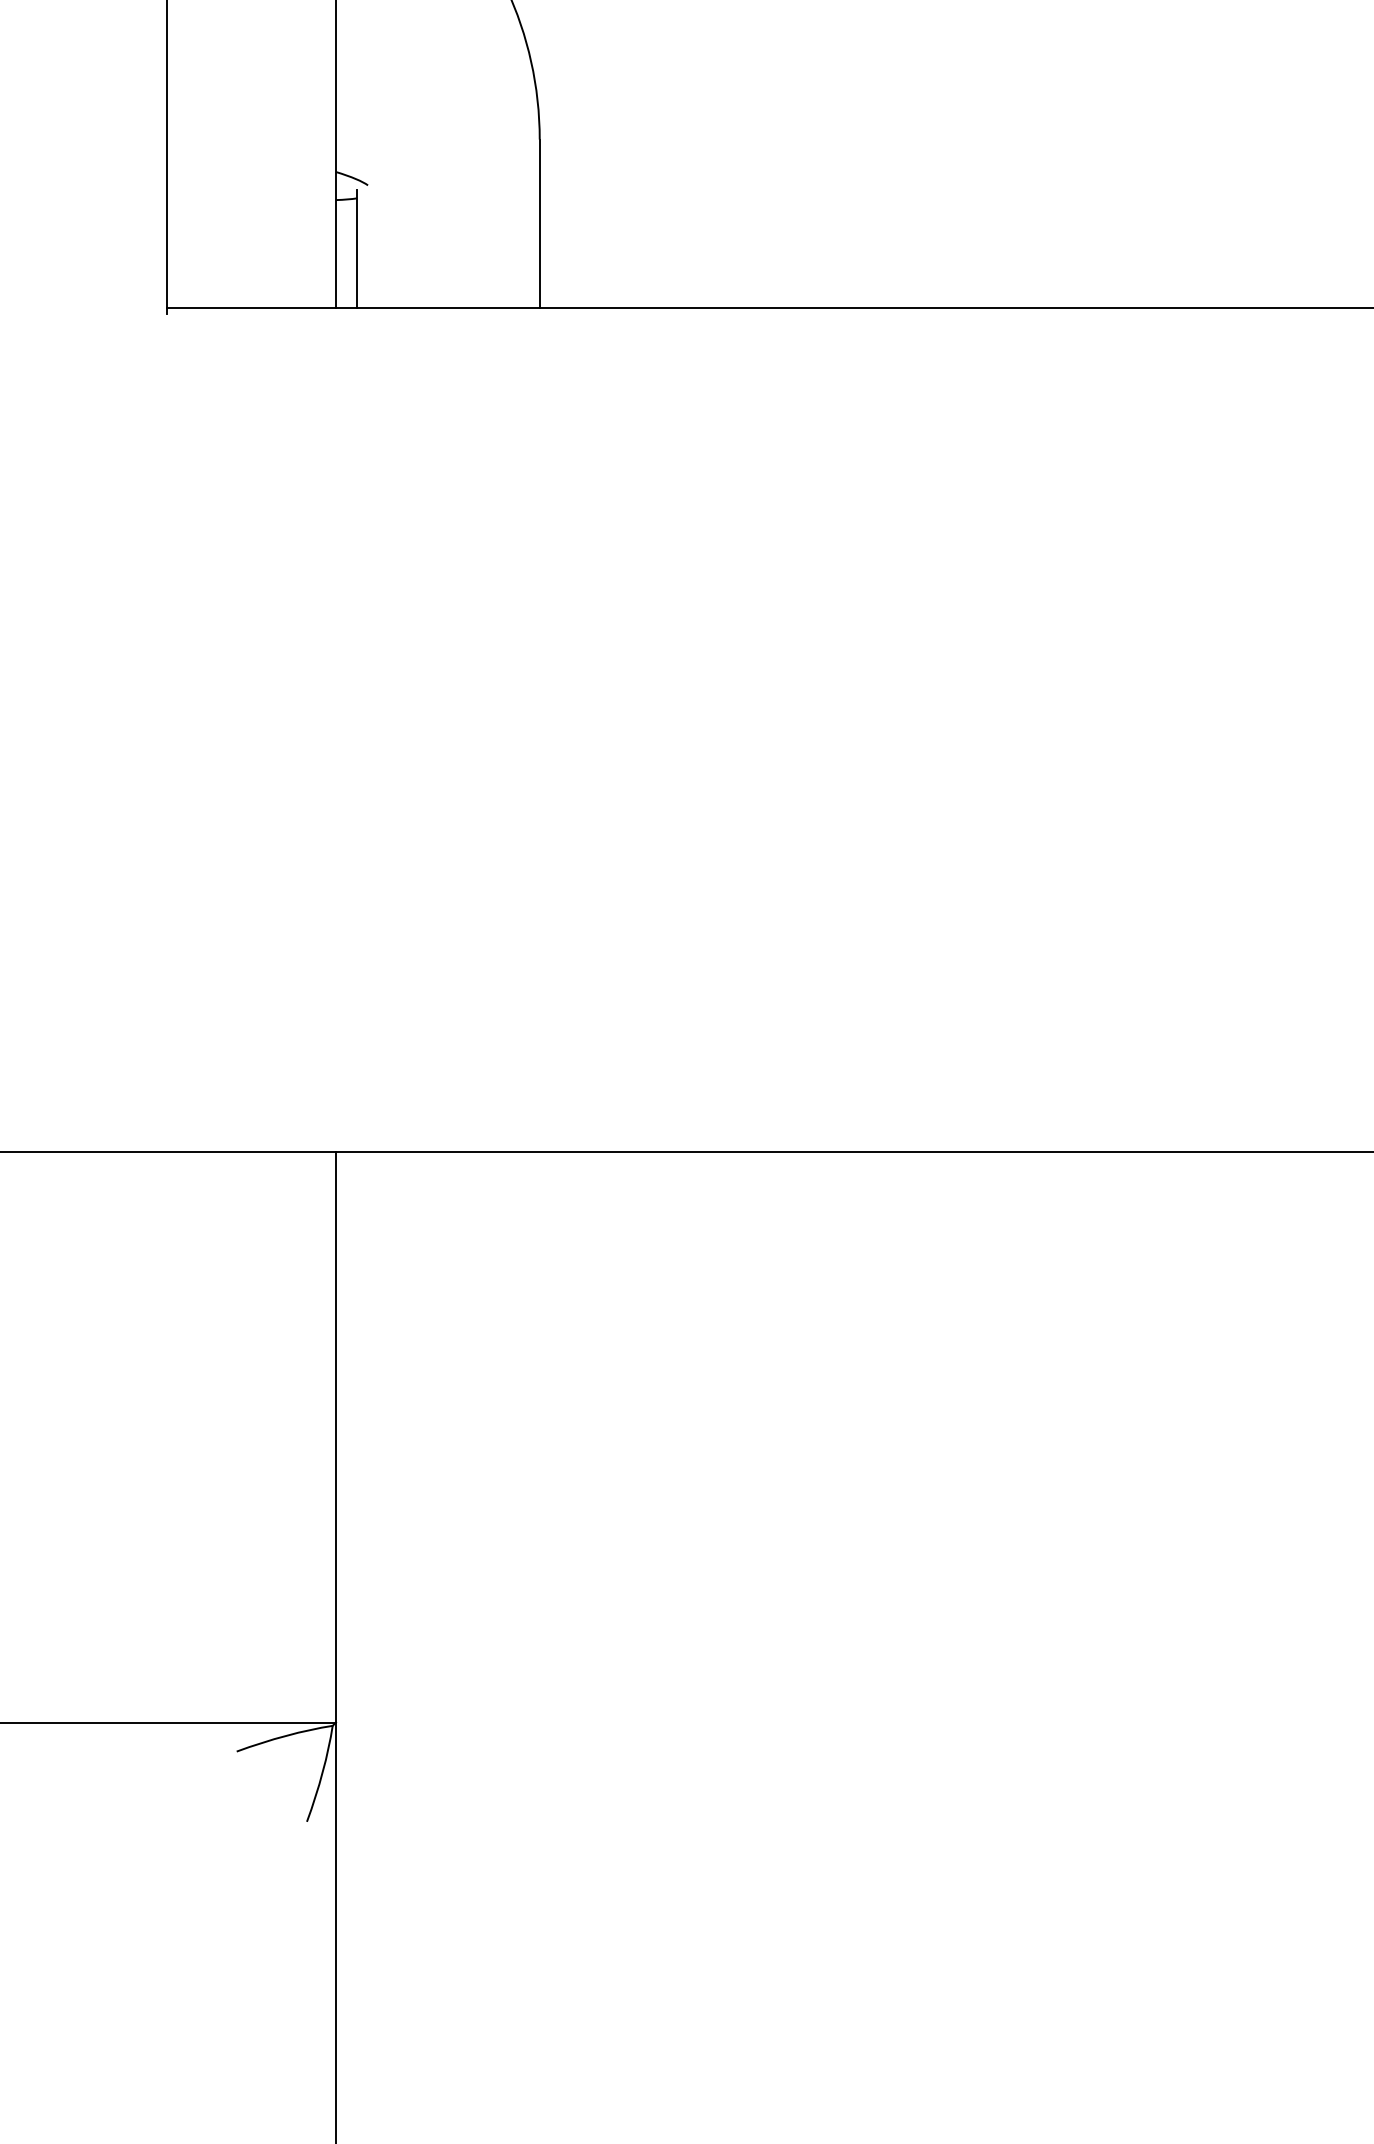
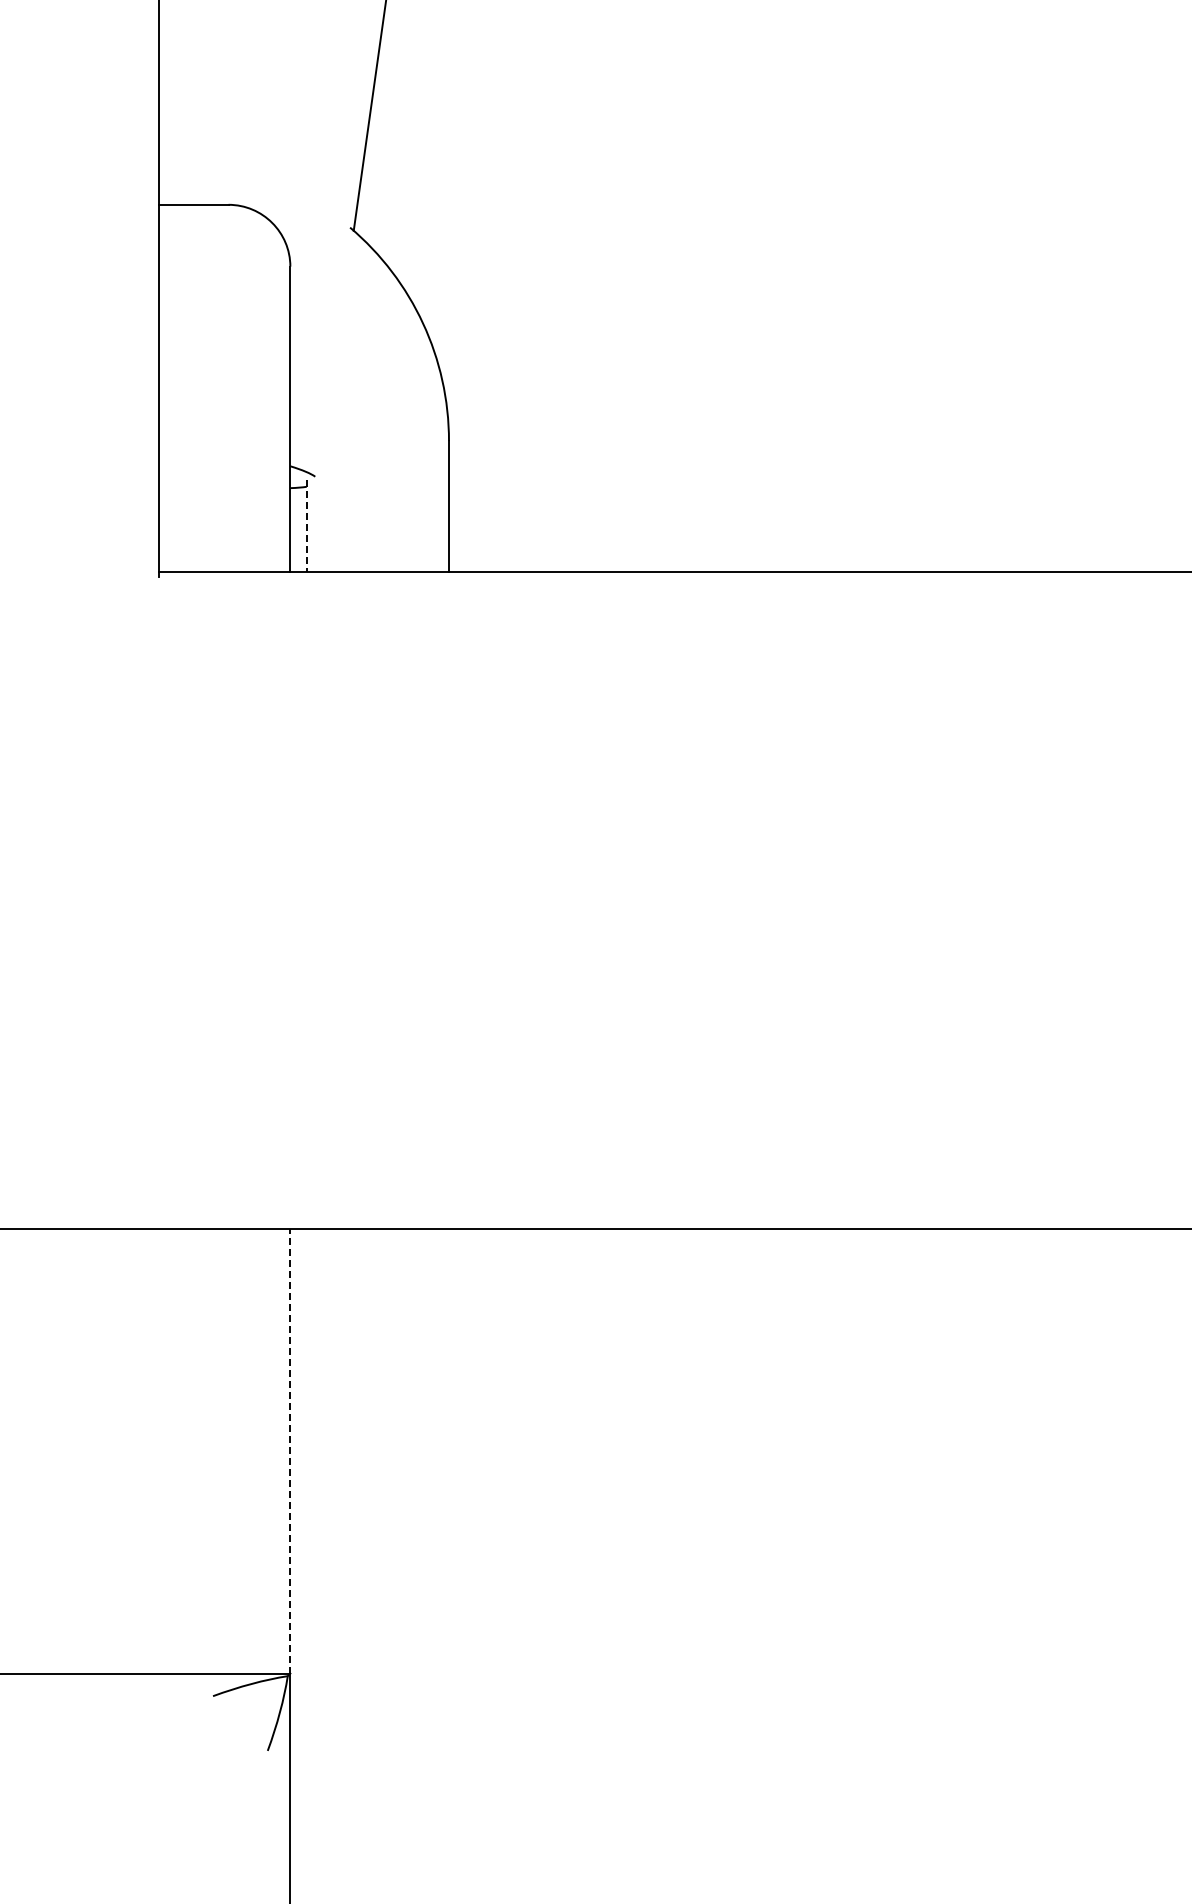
line: (356, 249) -> (306, 526), solid -> dashed
line: (336, 1436) -> (290, 1450), solid -> dashed

